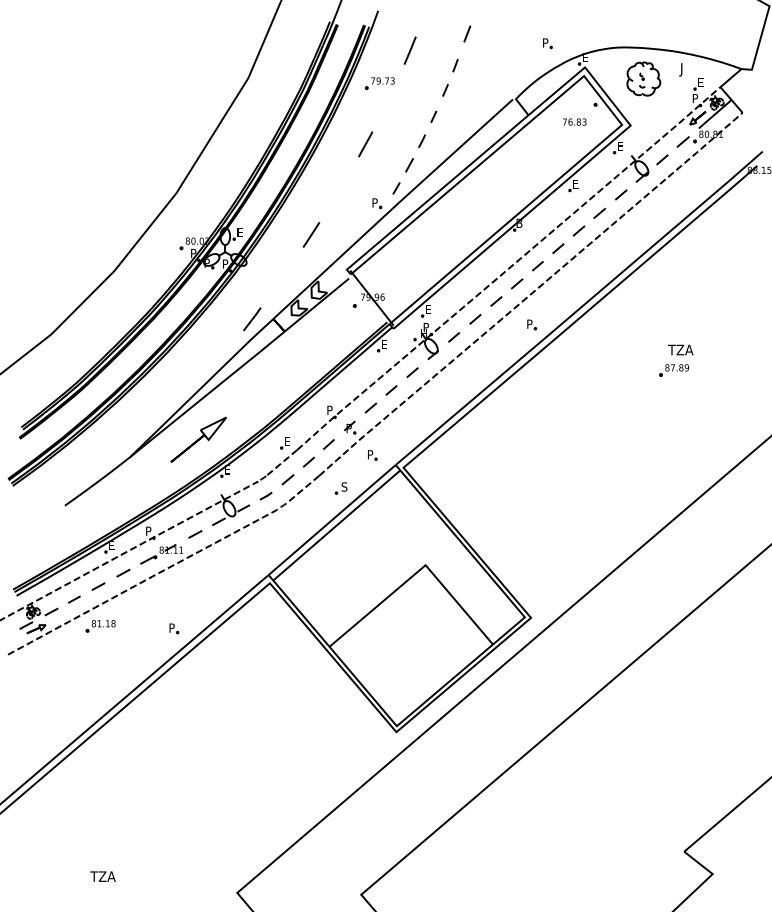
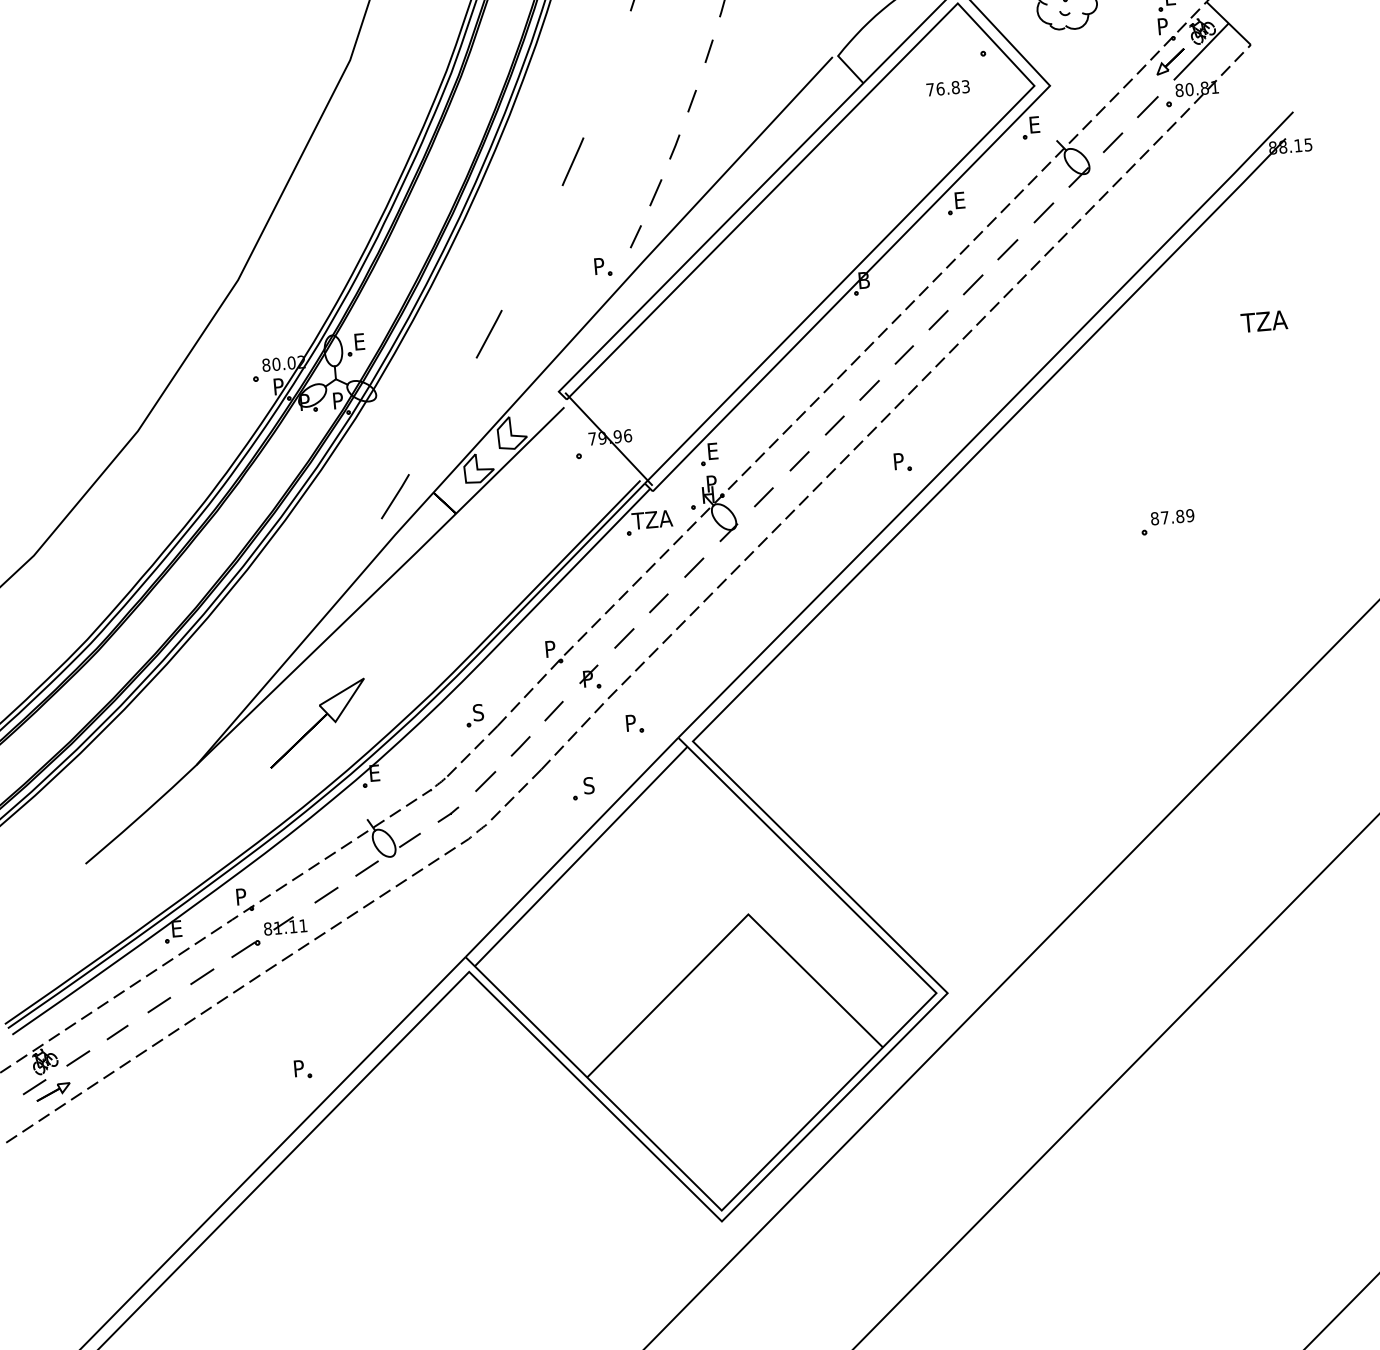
part: (379, 83) -> (588, 49), removed
text: (391, 343) -> (651, 518), E -> TZA
text: (680, 349) -> (1263, 320), moved
text: (287, 441) -> (478, 712), E -> S
part: (100, 626) -> (169, 1076), removed

